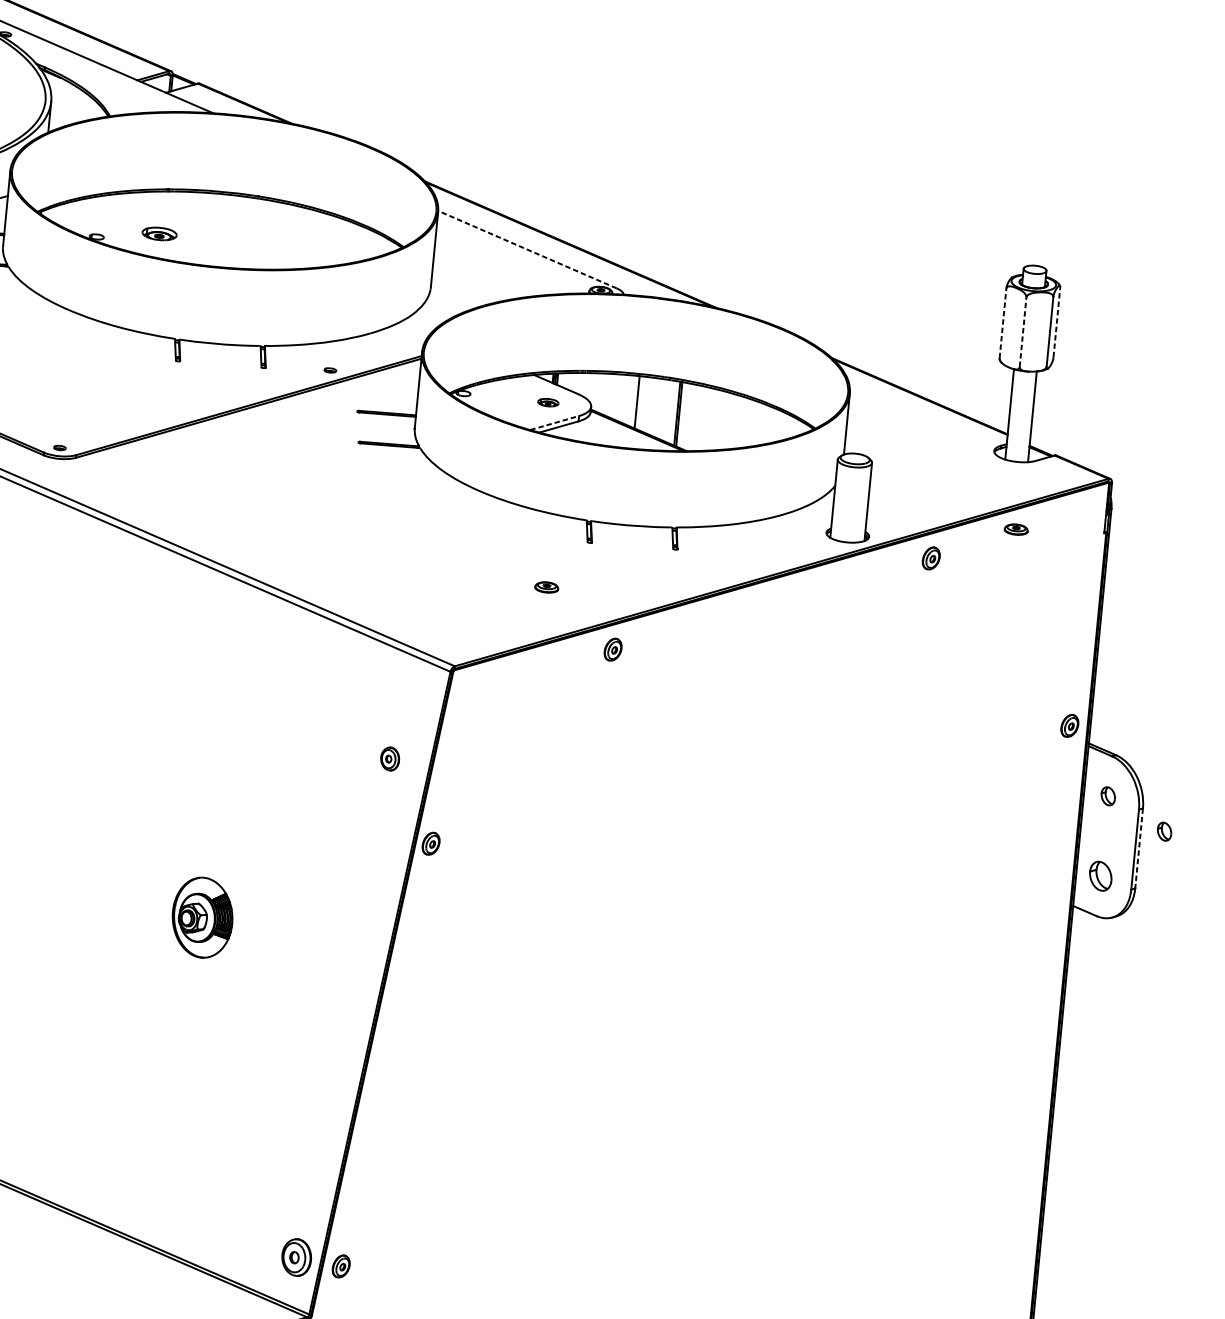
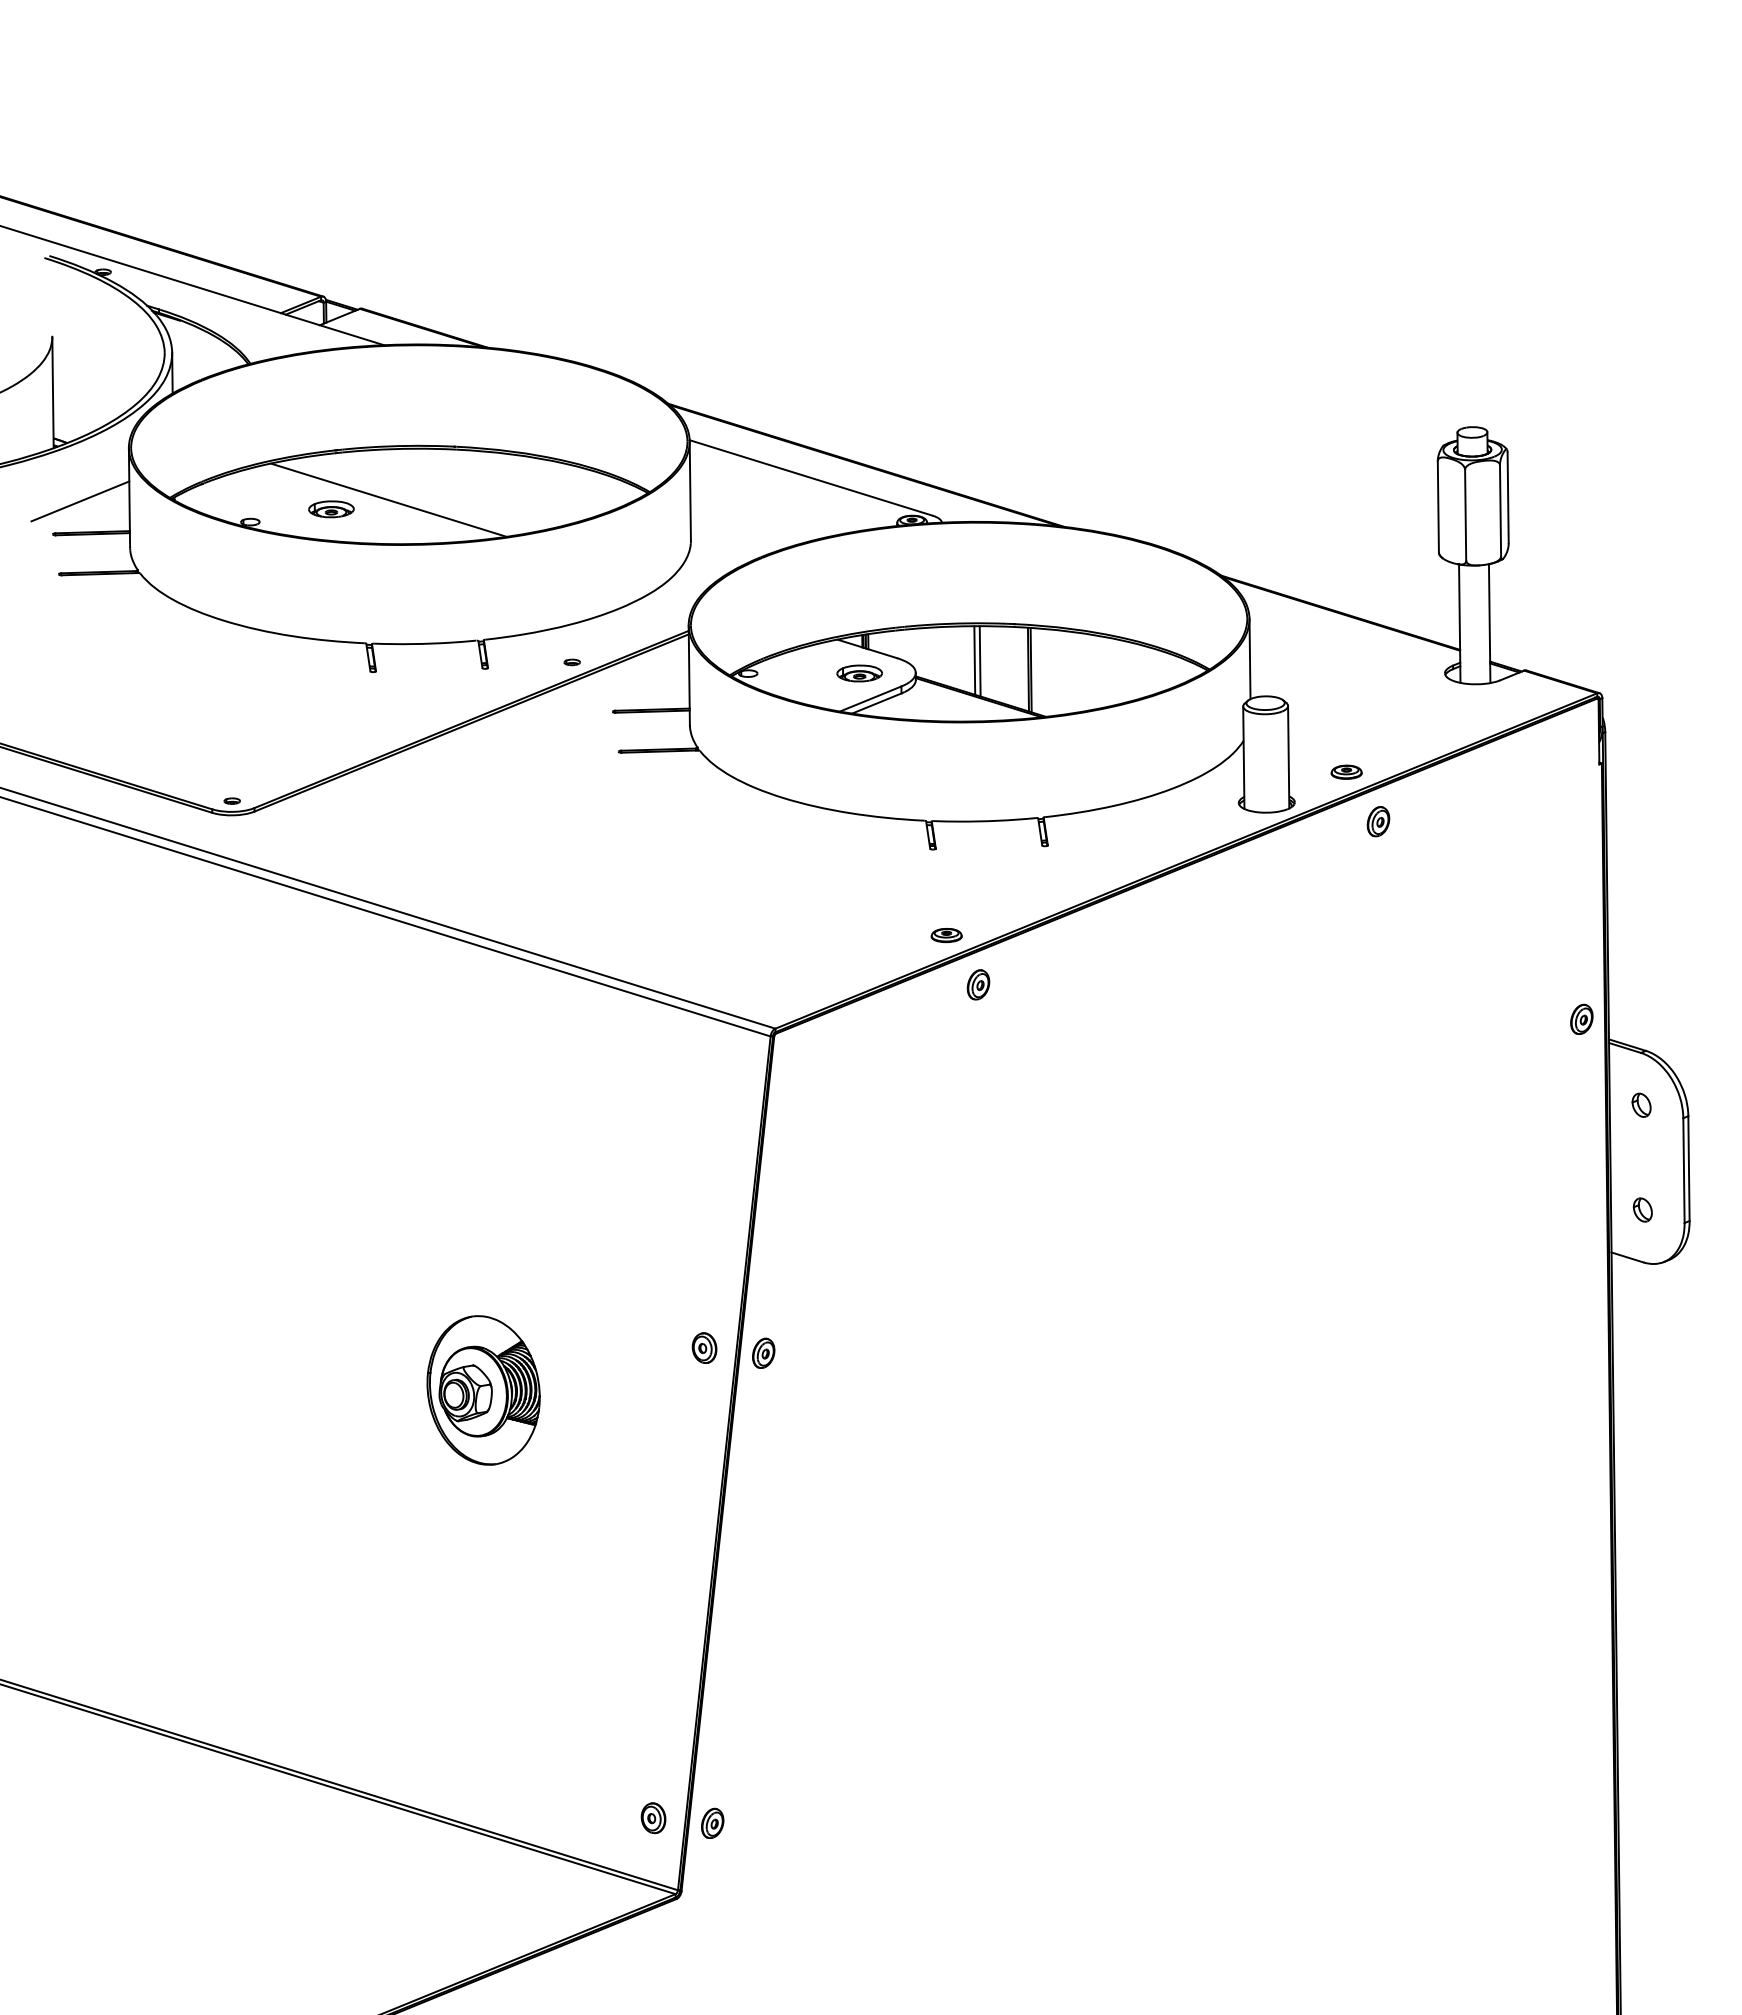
line: (203, 231) -> (388, 499), added
line: (527, 249) -> (810, 477), dashed -> solid
line: (1057, 322) -> (1508, 497), dashed -> solid
line: (1003, 323) -> (1438, 506), dashed -> solid
line: (1023, 331) -> (1465, 514), dashed -> solid
part: (548, 402) -> (859, 673), size x1.67
line: (640, 403) -> (979, 661), added
line: (555, 422) -> (871, 698), dashed -> solid
part: (1016, 529) -> (1346, 771), moved
part: (546, 587) -> (946, 935), moved
part: (390, 758) -> (704, 1347), moved
part: (1164, 831) -> (1719, 1142), removed
part: (431, 843) -> (763, 1352), moved
line: (1138, 849) -> (1688, 1169), dashed -> solid
part: (1100, 875) -> (1642, 1209), size x0.62
part: (202, 917) -> (483, 1390), size x1.43
part: (296, 1257) -> (653, 1818), size x0.62

